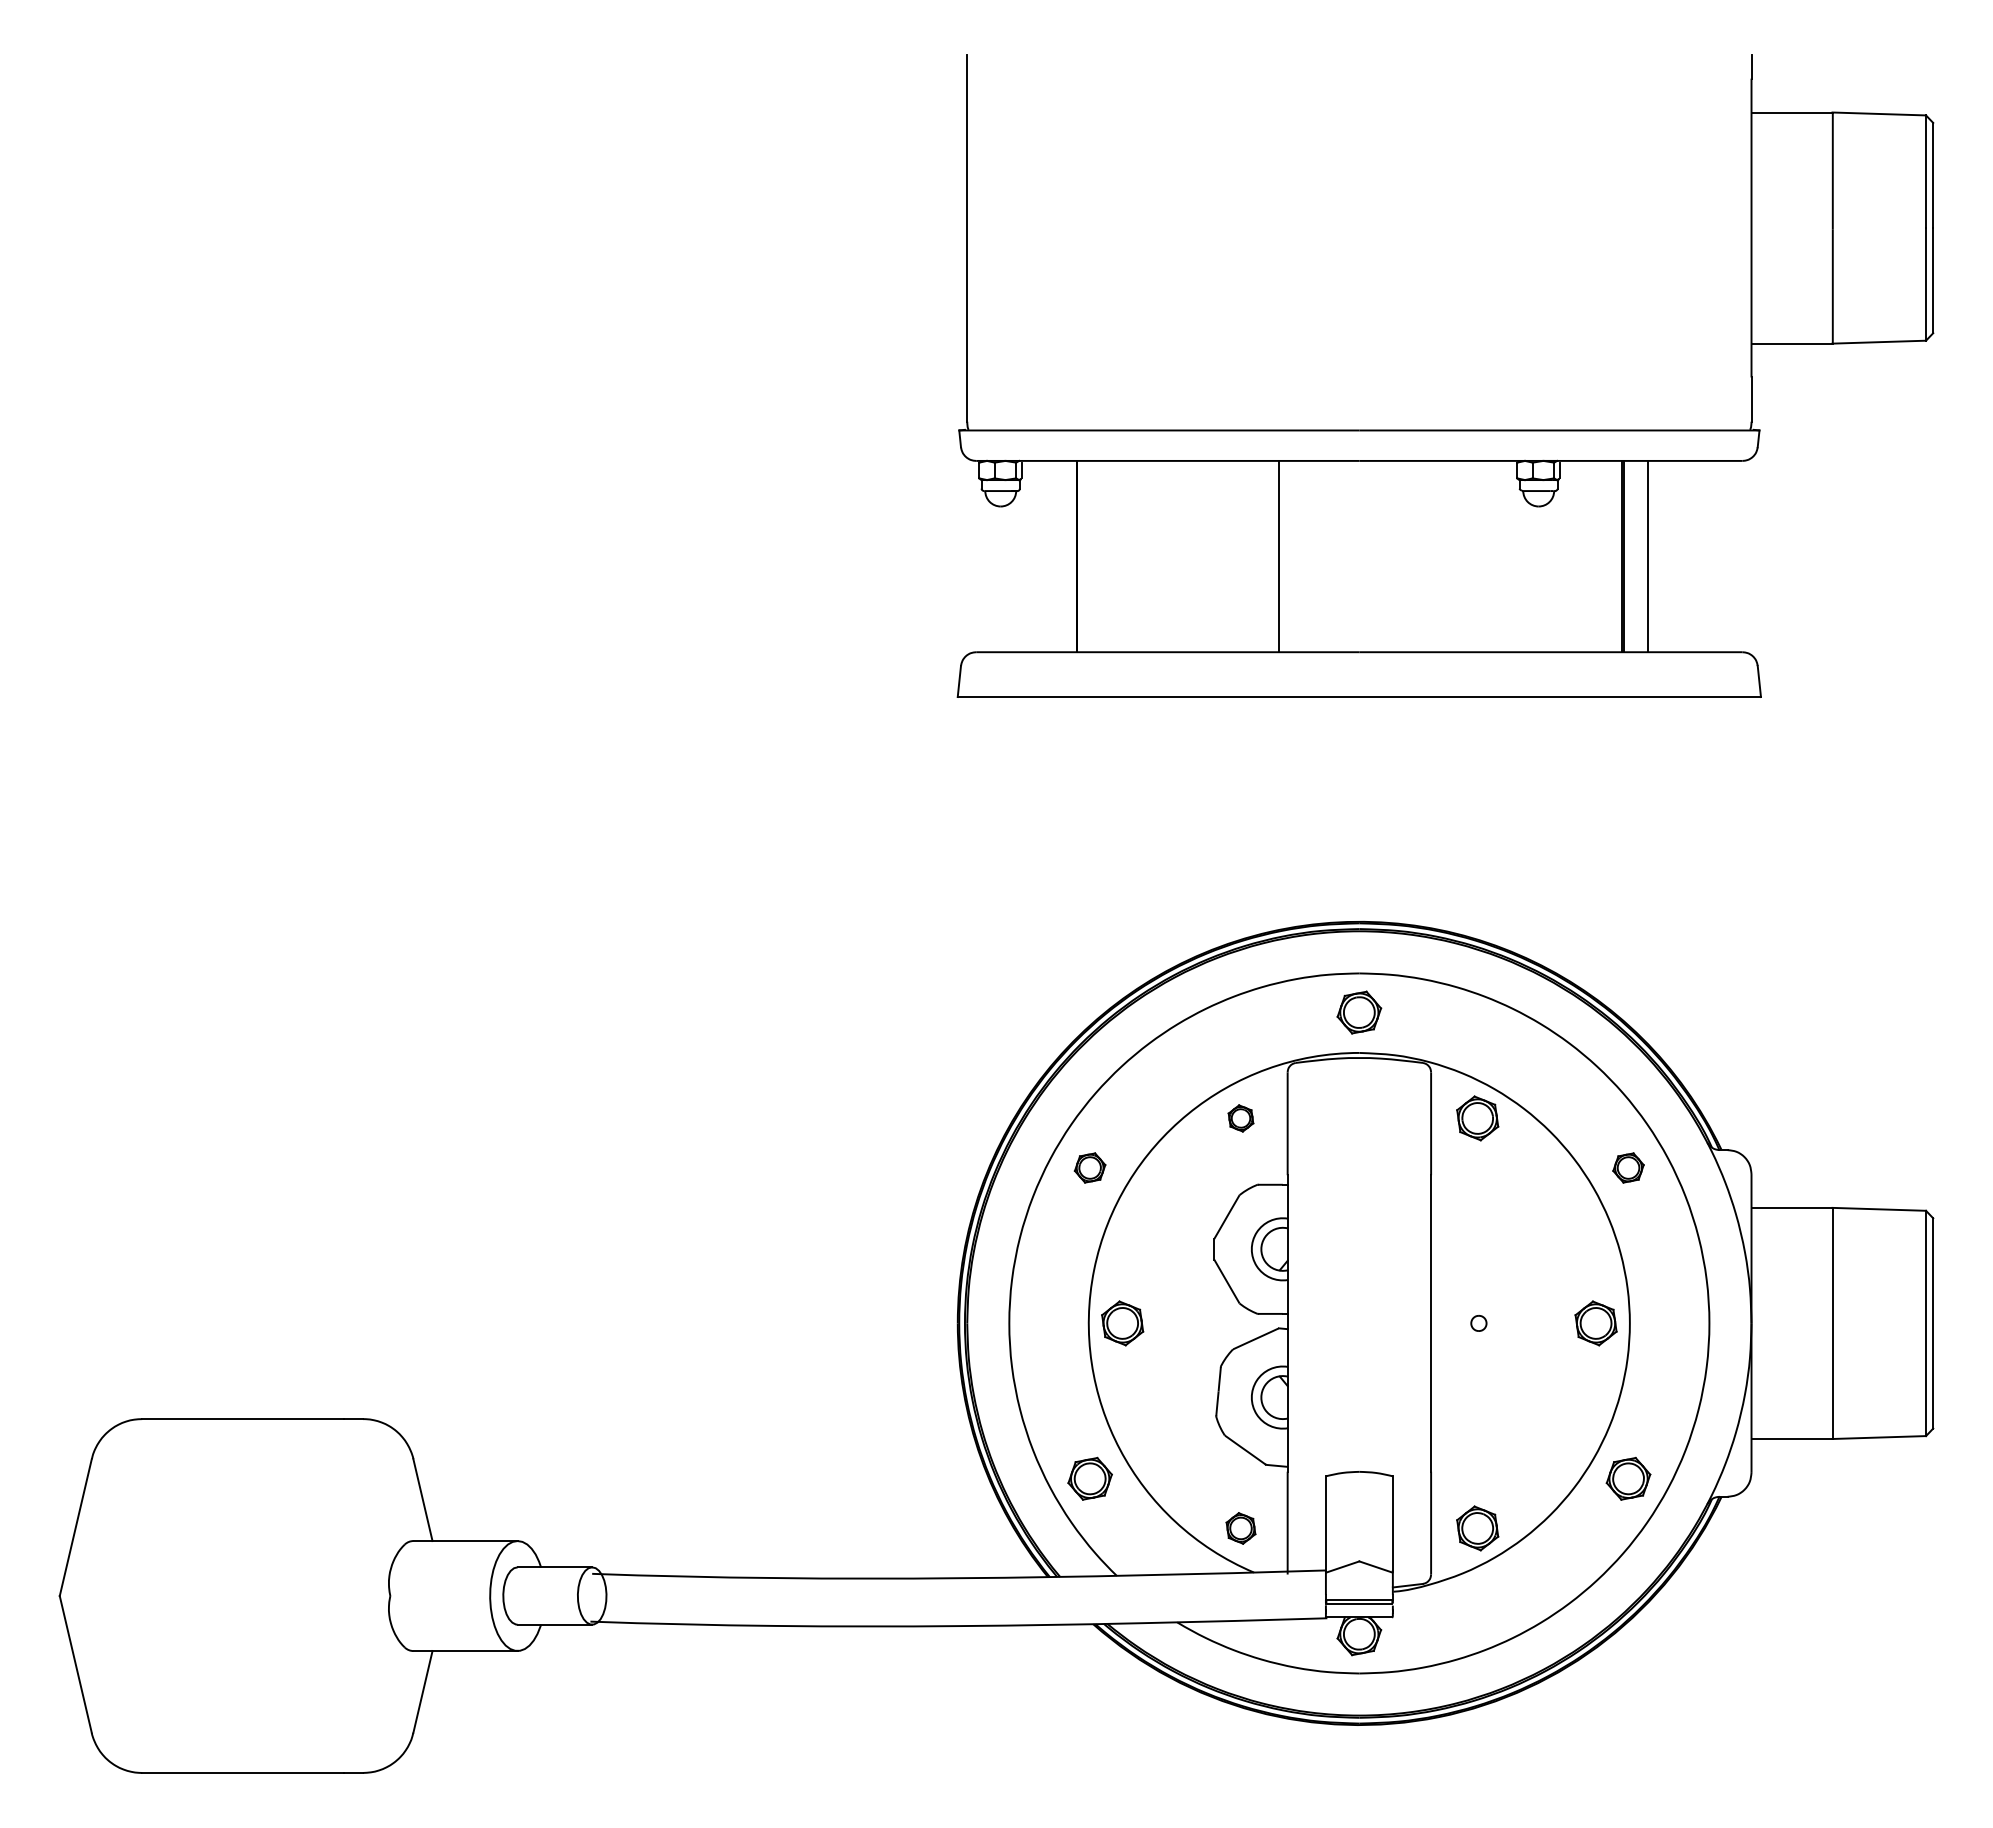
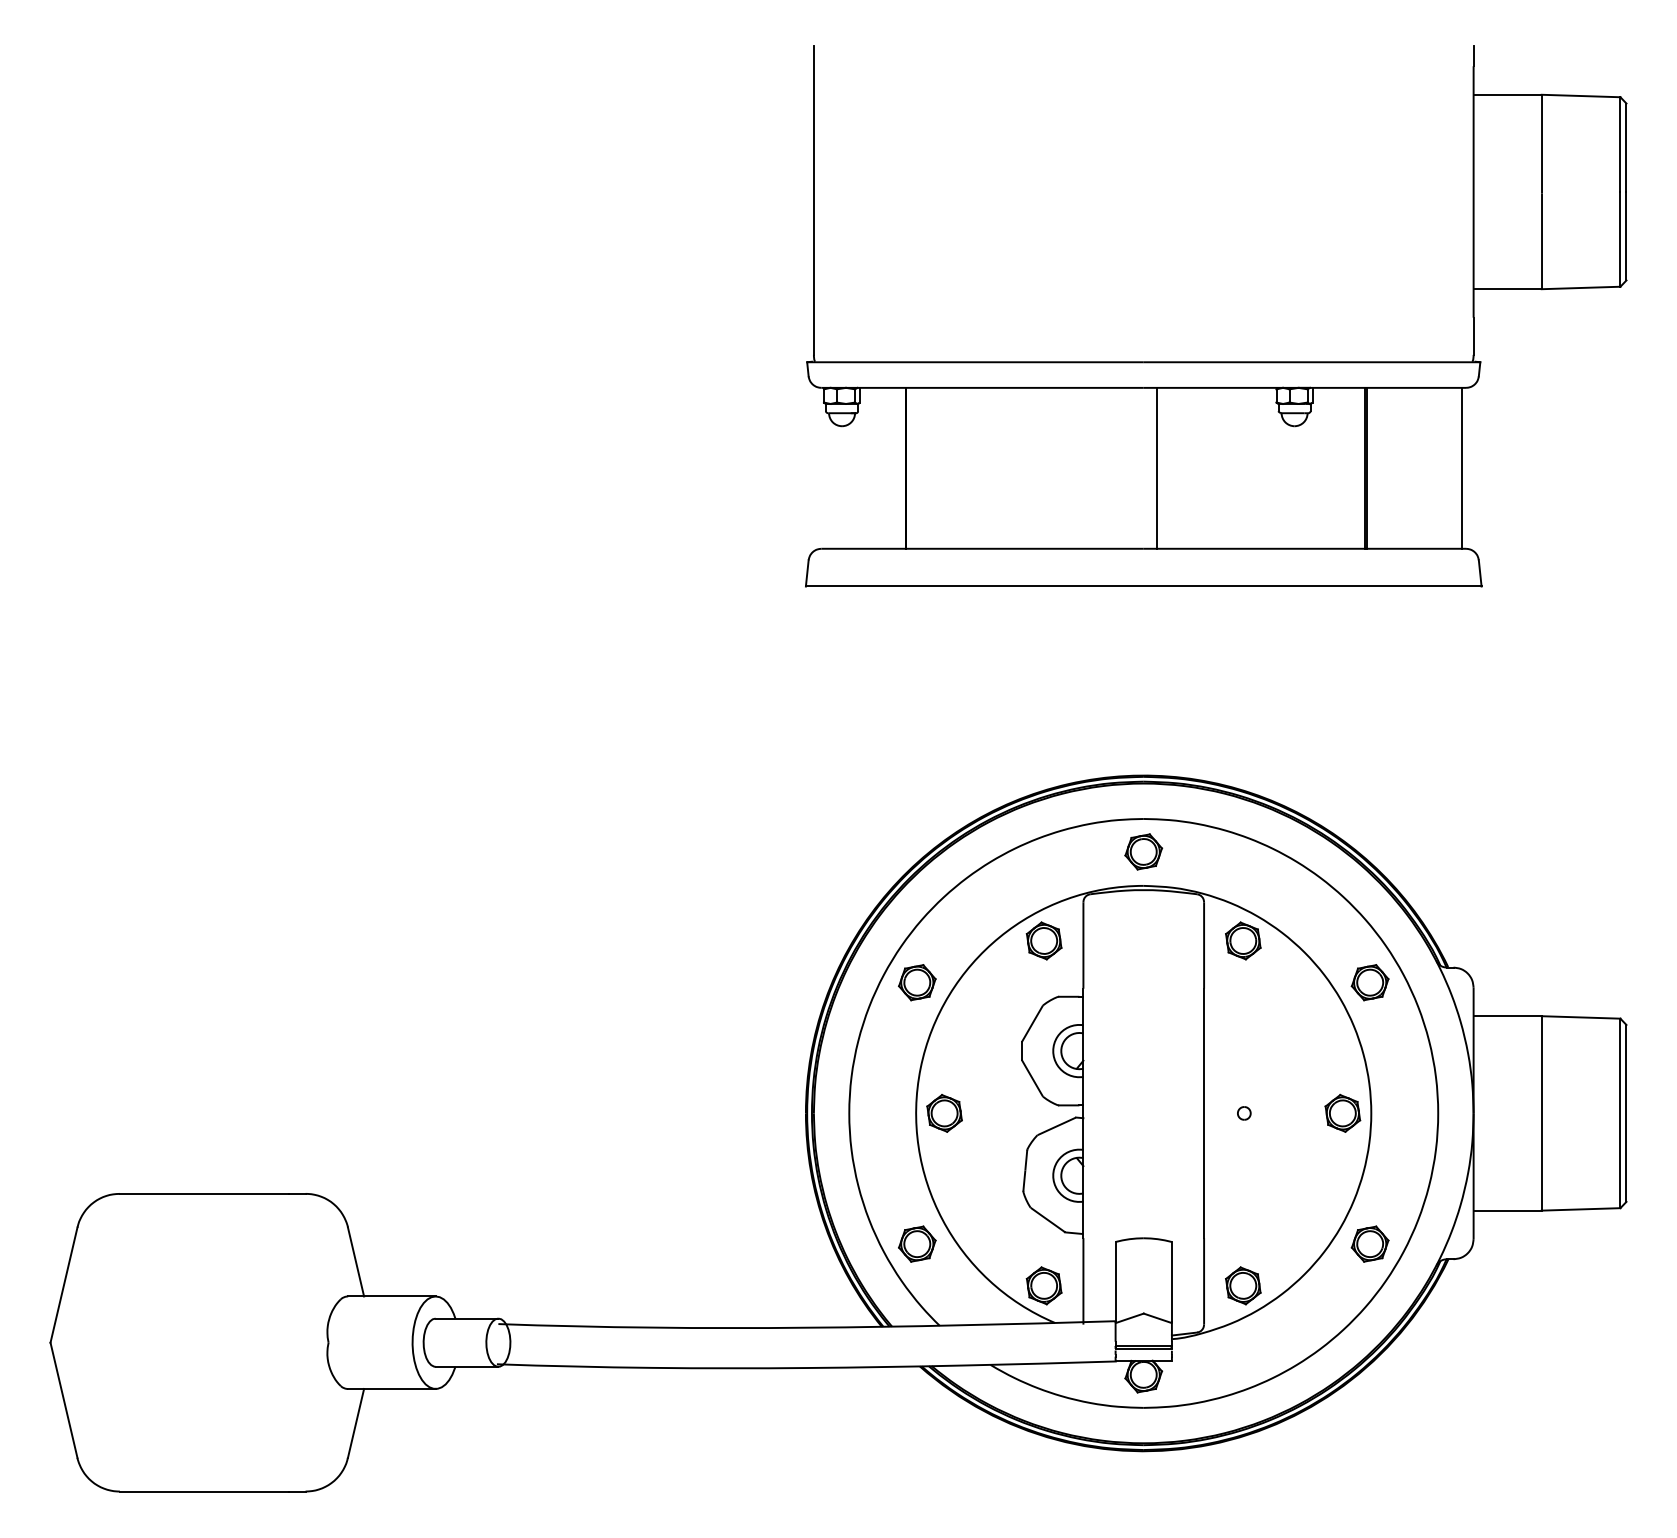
line: (1279, 556) -> (1157, 468), moved
line: (1648, 556) -> (1461, 468), moved
part: (1240, 1118) -> (1043, 941), size x1.67
part: (1089, 1167) -> (916, 982), size x1.43
part: (1628, 1167) -> (1370, 982), size x1.43
part: (1240, 1528) -> (1043, 1285), size x1.43

